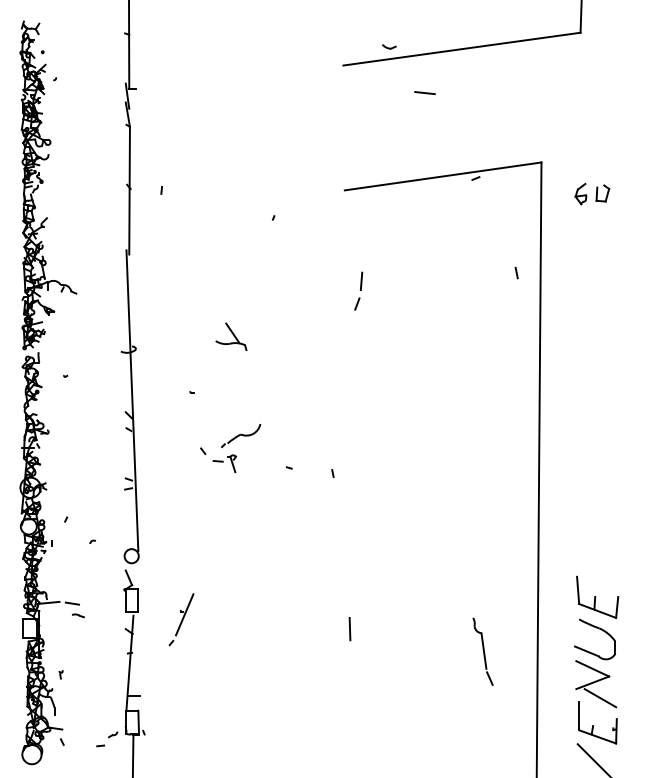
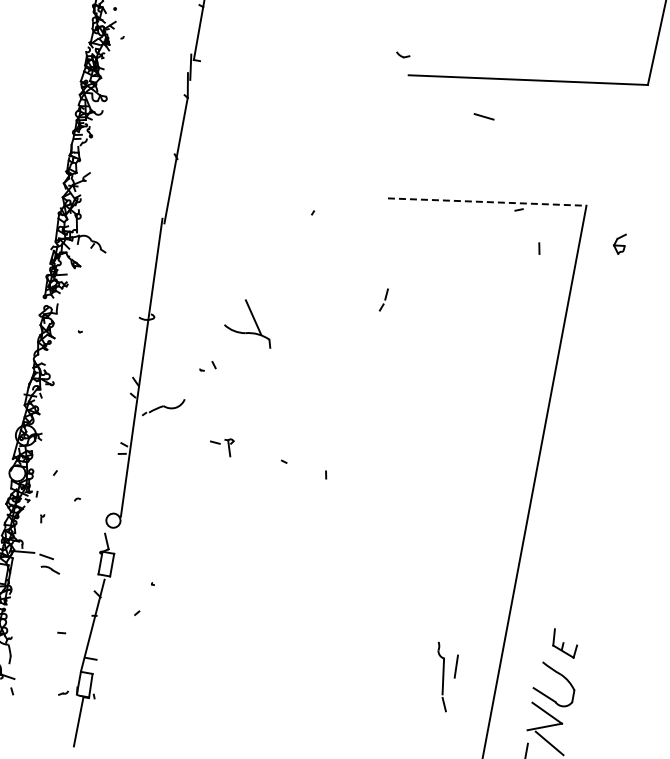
part: (389, 46) -> (403, 54), moved
line: (443, 176) -> (487, 202), solid -> dashed
line: (161, 190) -> (207, 166), removed
part: (602, 193) -> (641, 247), removed
line: (516, 272) -> (539, 248), moved
part: (358, 290) -> (383, 299), size x0.6
part: (231, 336) -> (250, 322), size x1.6
part: (241, 435) -> (164, 407), moved
line: (203, 451) -> (214, 365), moved
part: (597, 596) -> (564, 642), size x0.6
line: (184, 614) -> (155, 587), removed
part: (77, 615) -> (49, 569), size x1.6
line: (349, 629) -> (455, 666), moved
part: (60, 674) -> (41, 518), moved
line: (100, 745) -> (61, 632), moved

